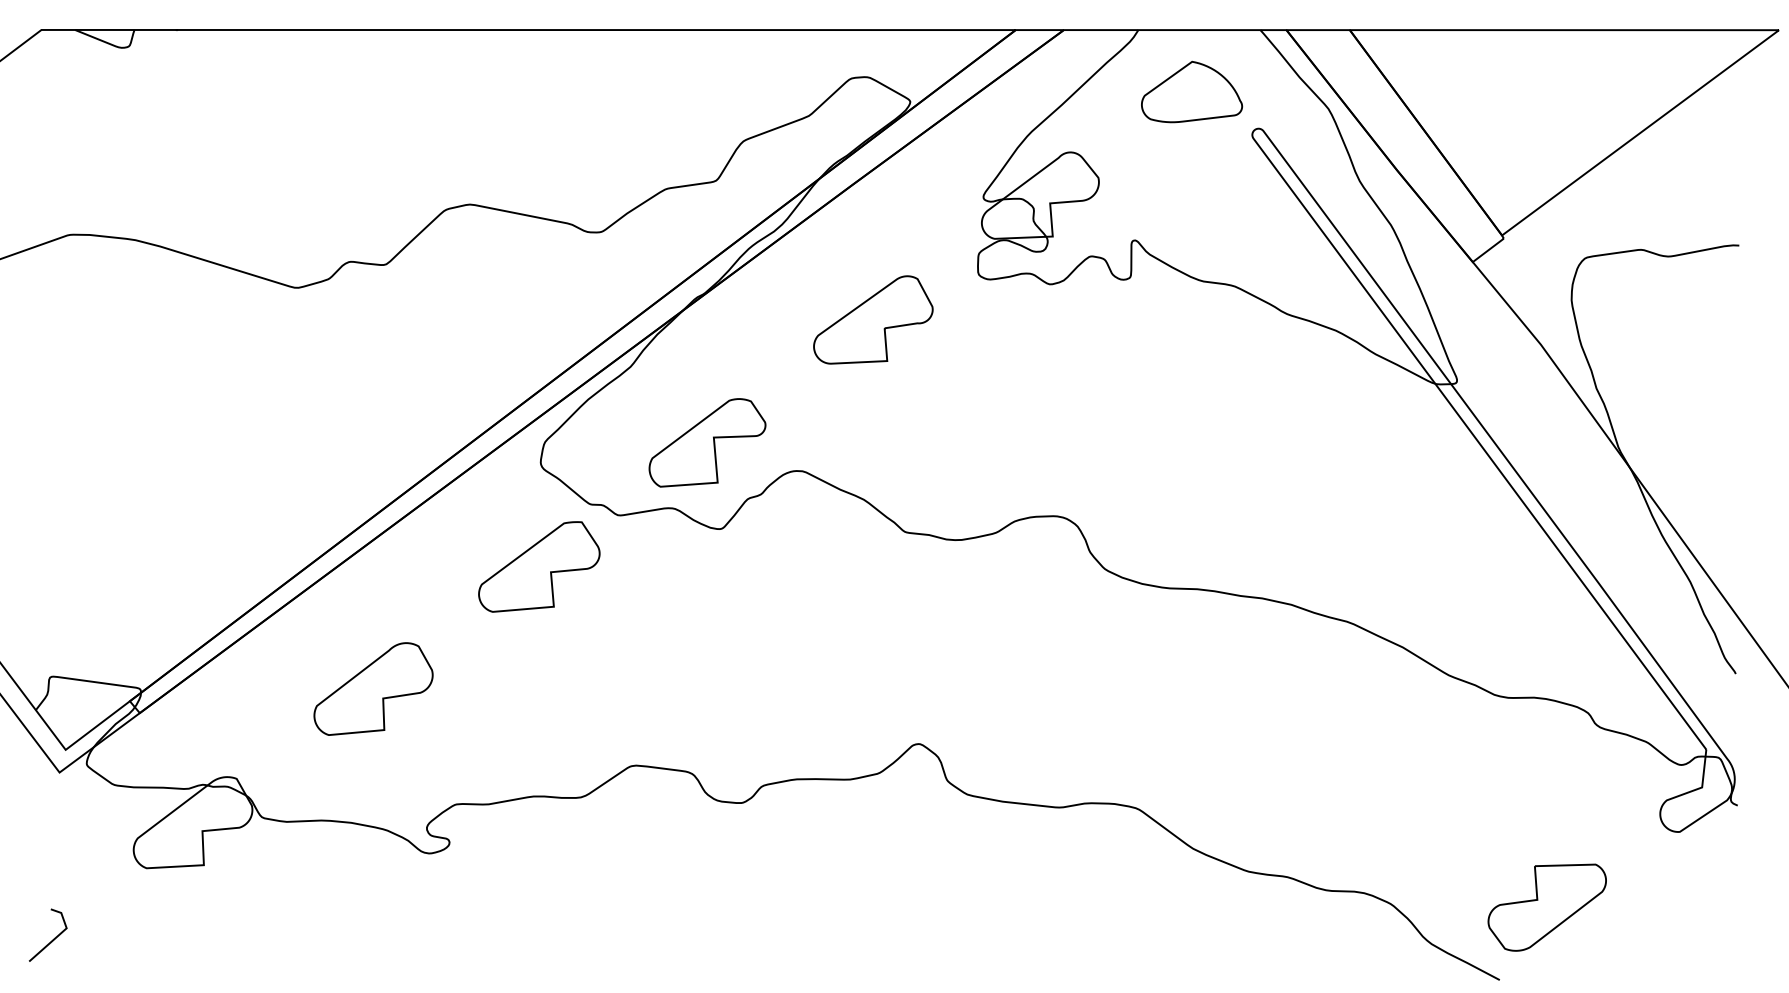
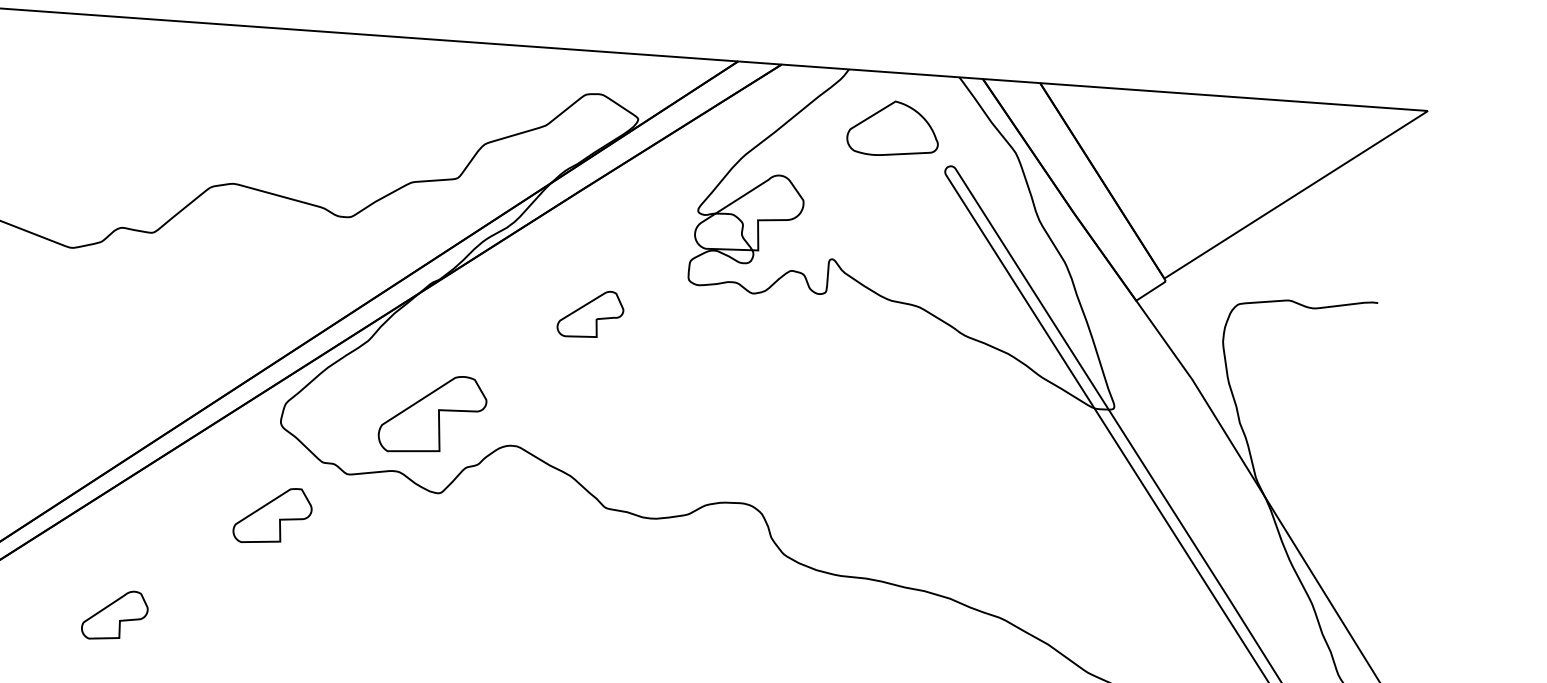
part: (873, 319) -> (590, 313), size x0.6
part: (539, 566) -> (273, 515), size x0.7
part: (373, 688) -> (115, 614), size x0.6

